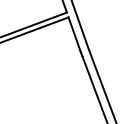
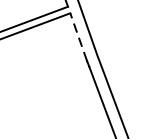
line: (74, 34) -> (78, 36), solid -> dashed

